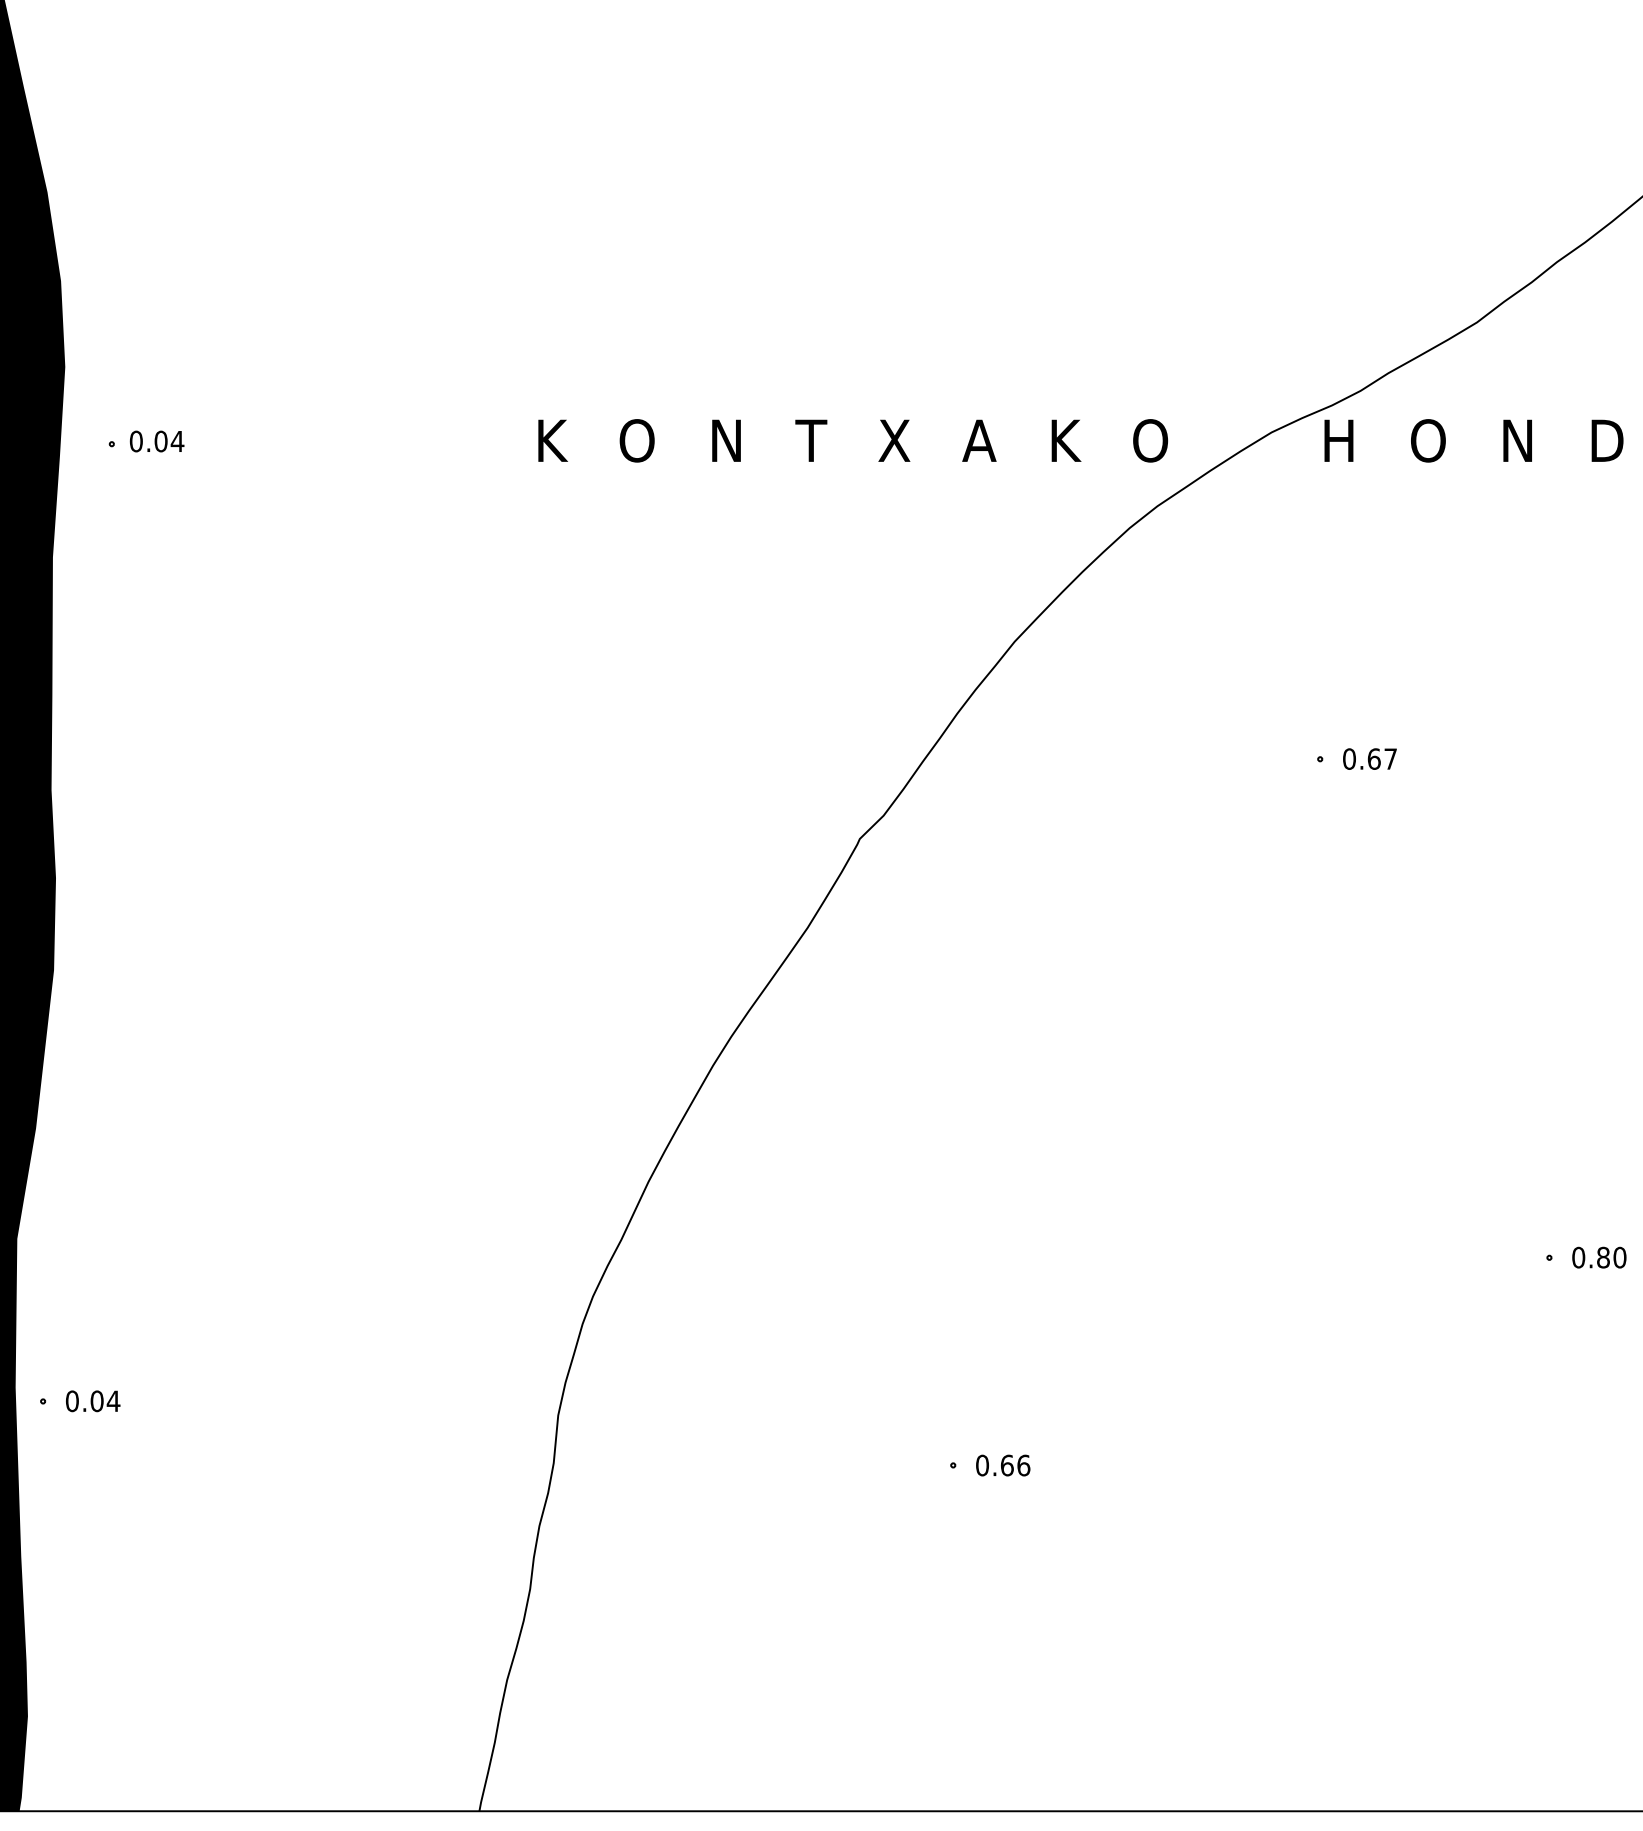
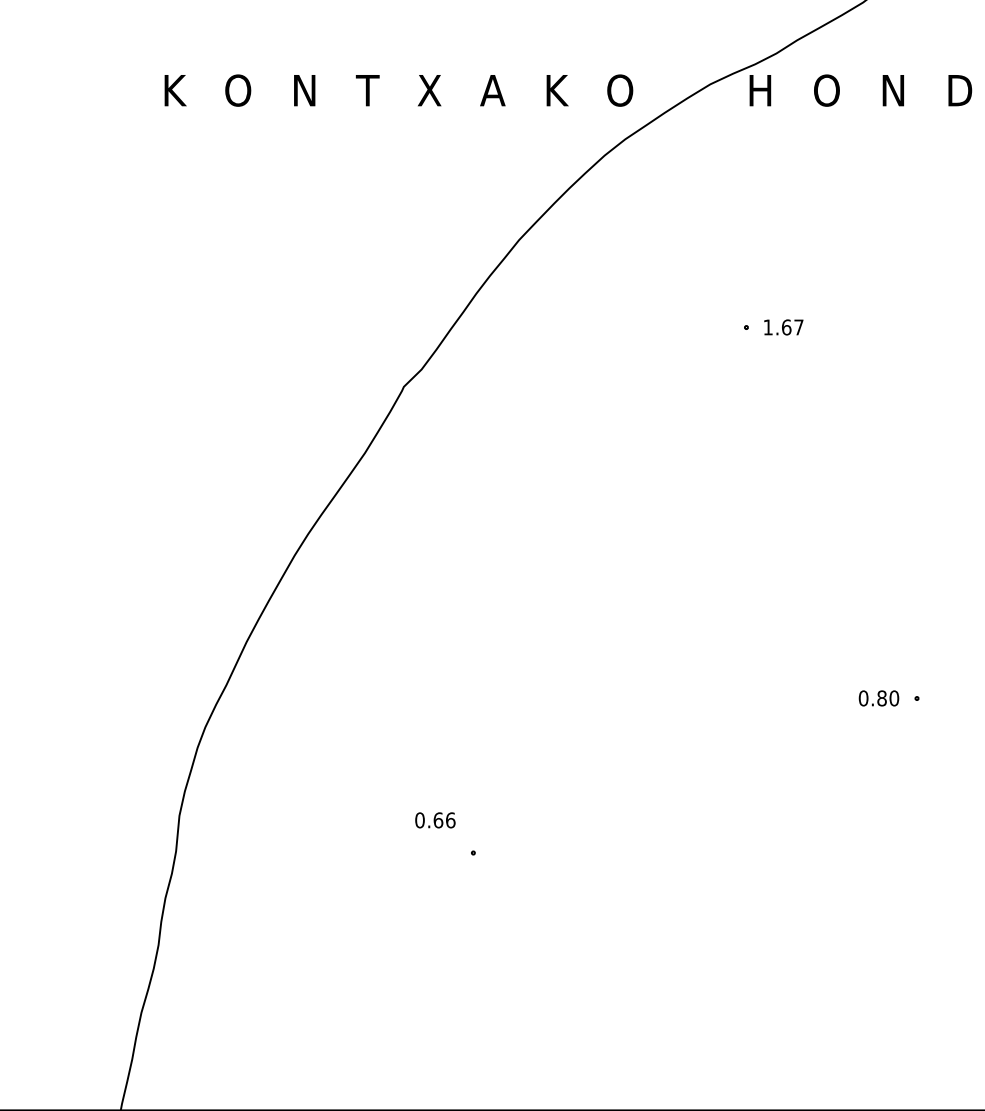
text: (1349, 758) -> (768, 327), 0.67 -> 1.67
text: (1599, 1257) -> (879, 698), moved
text: (1003, 1465) -> (435, 820), moved

